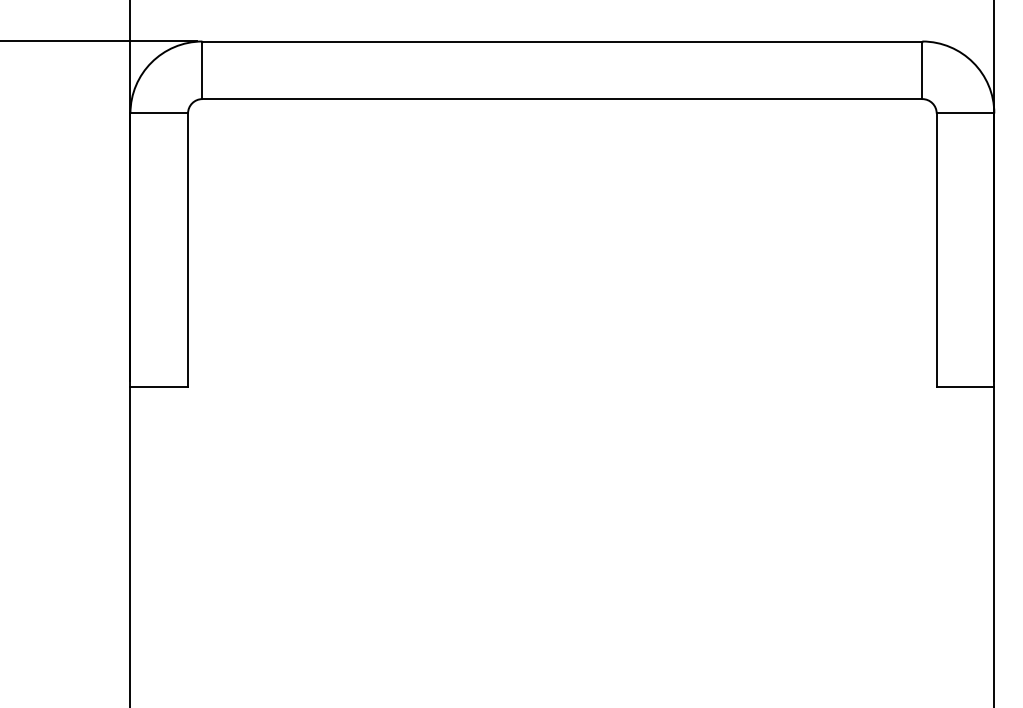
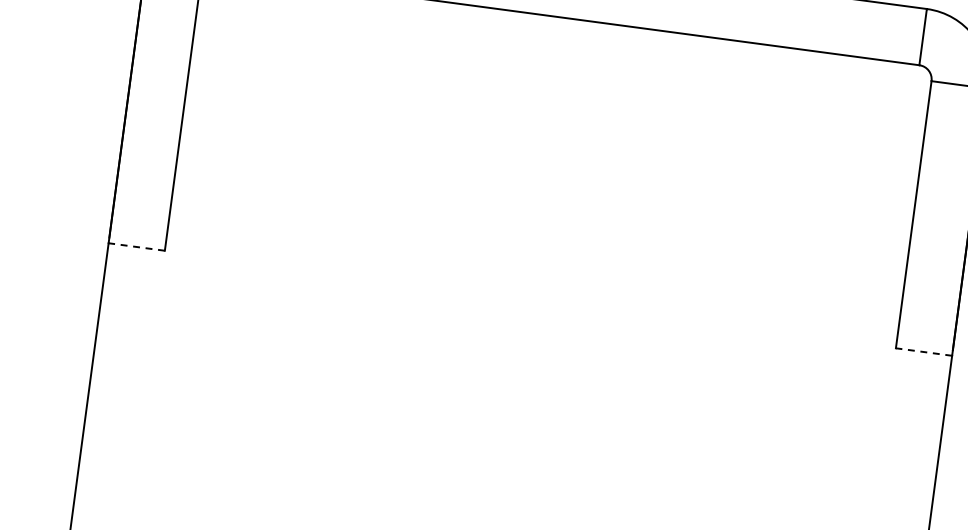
line: (159, 387) -> (136, 247), solid -> dashed
line: (965, 387) -> (923, 352), solid -> dashed

